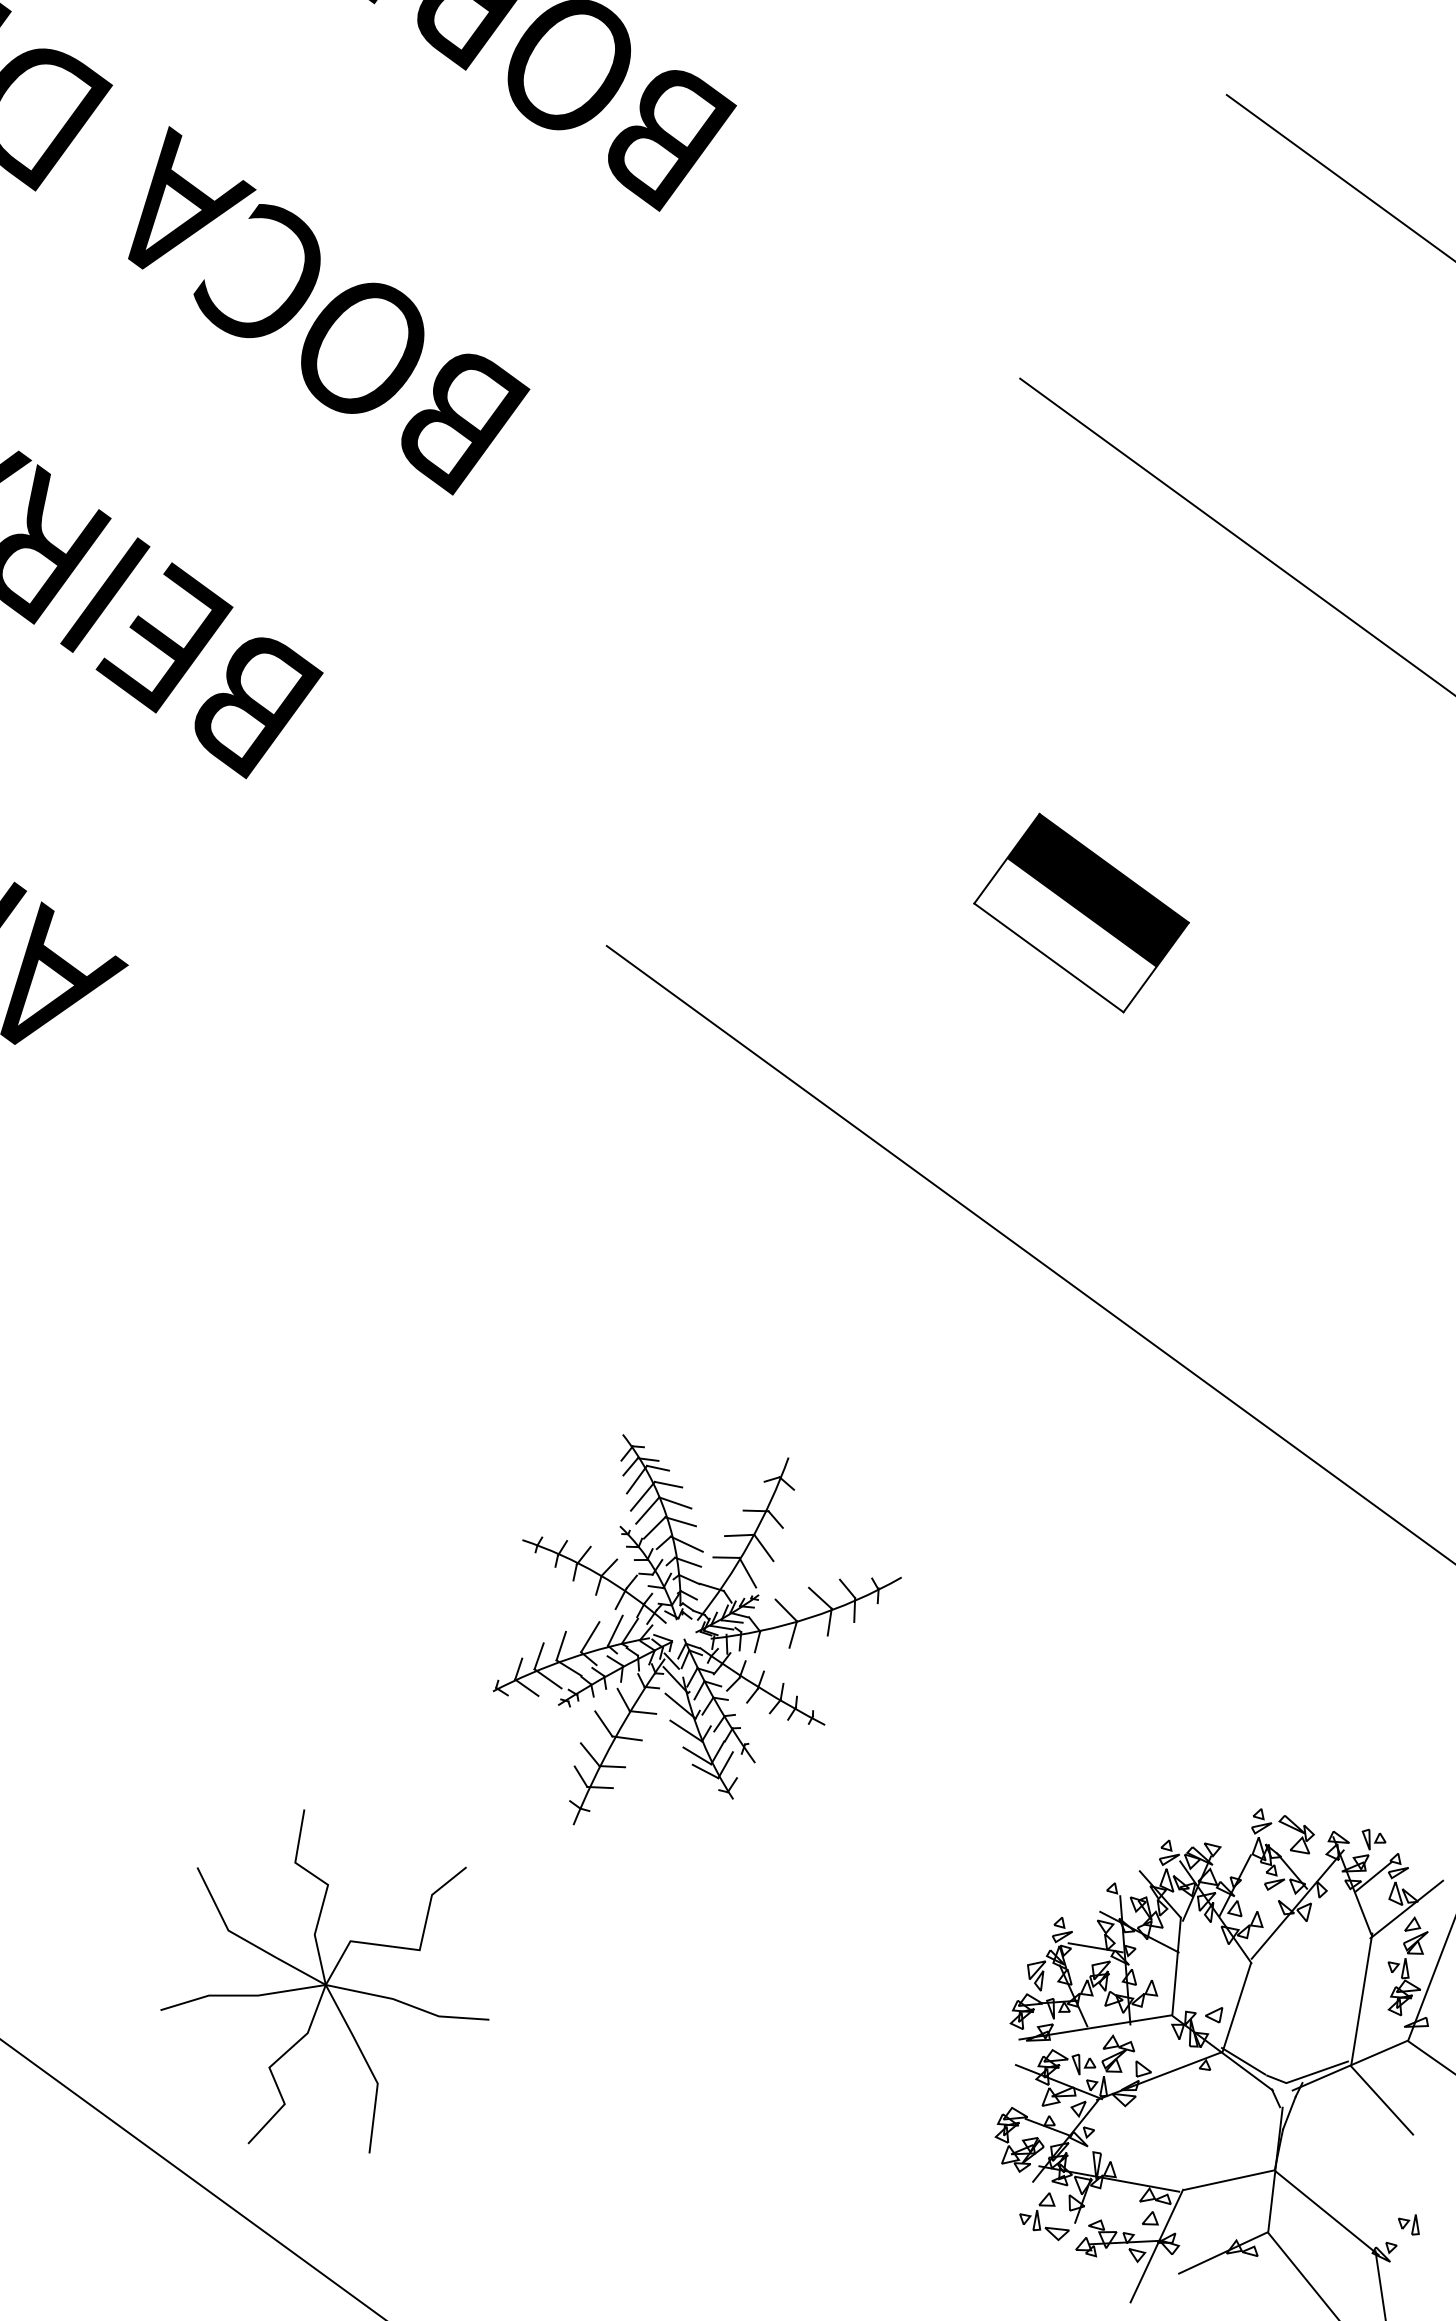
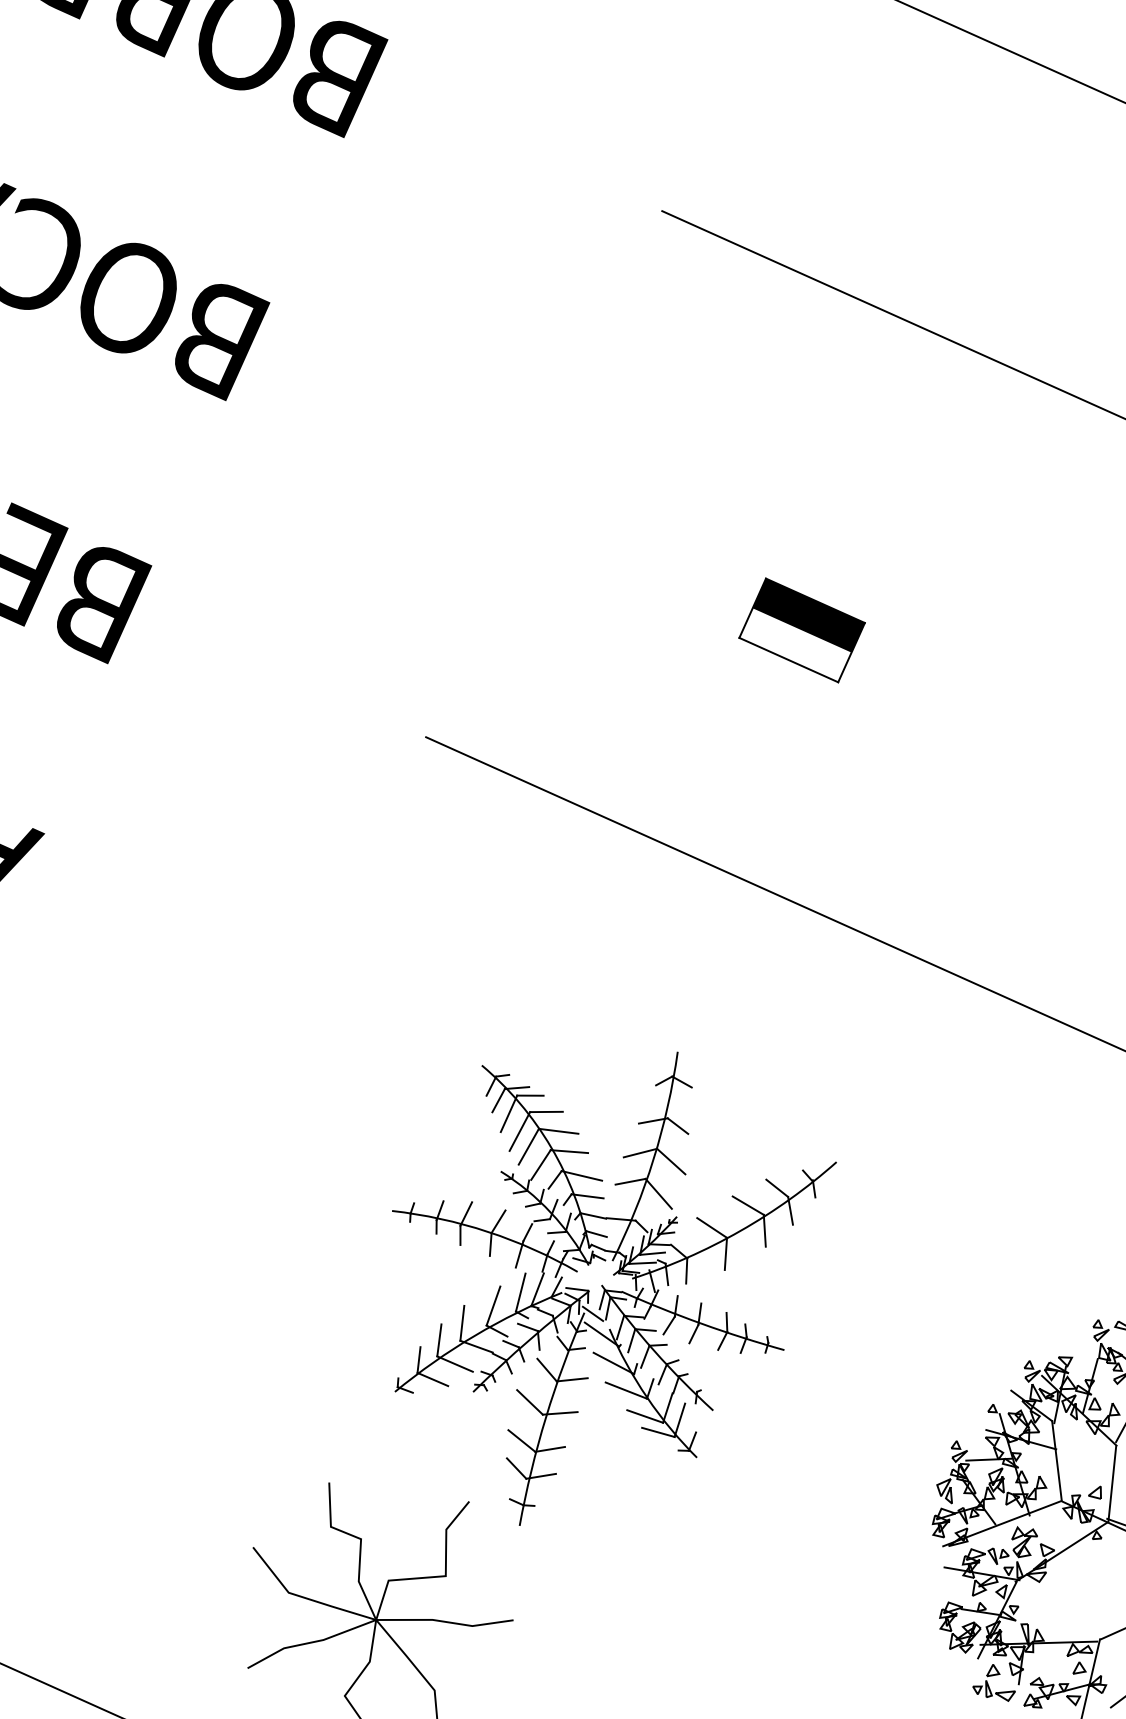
part: (1081, 913) -> (802, 630), size x0.71
part: (697, 1629) -> (614, 1271), size x1.43

